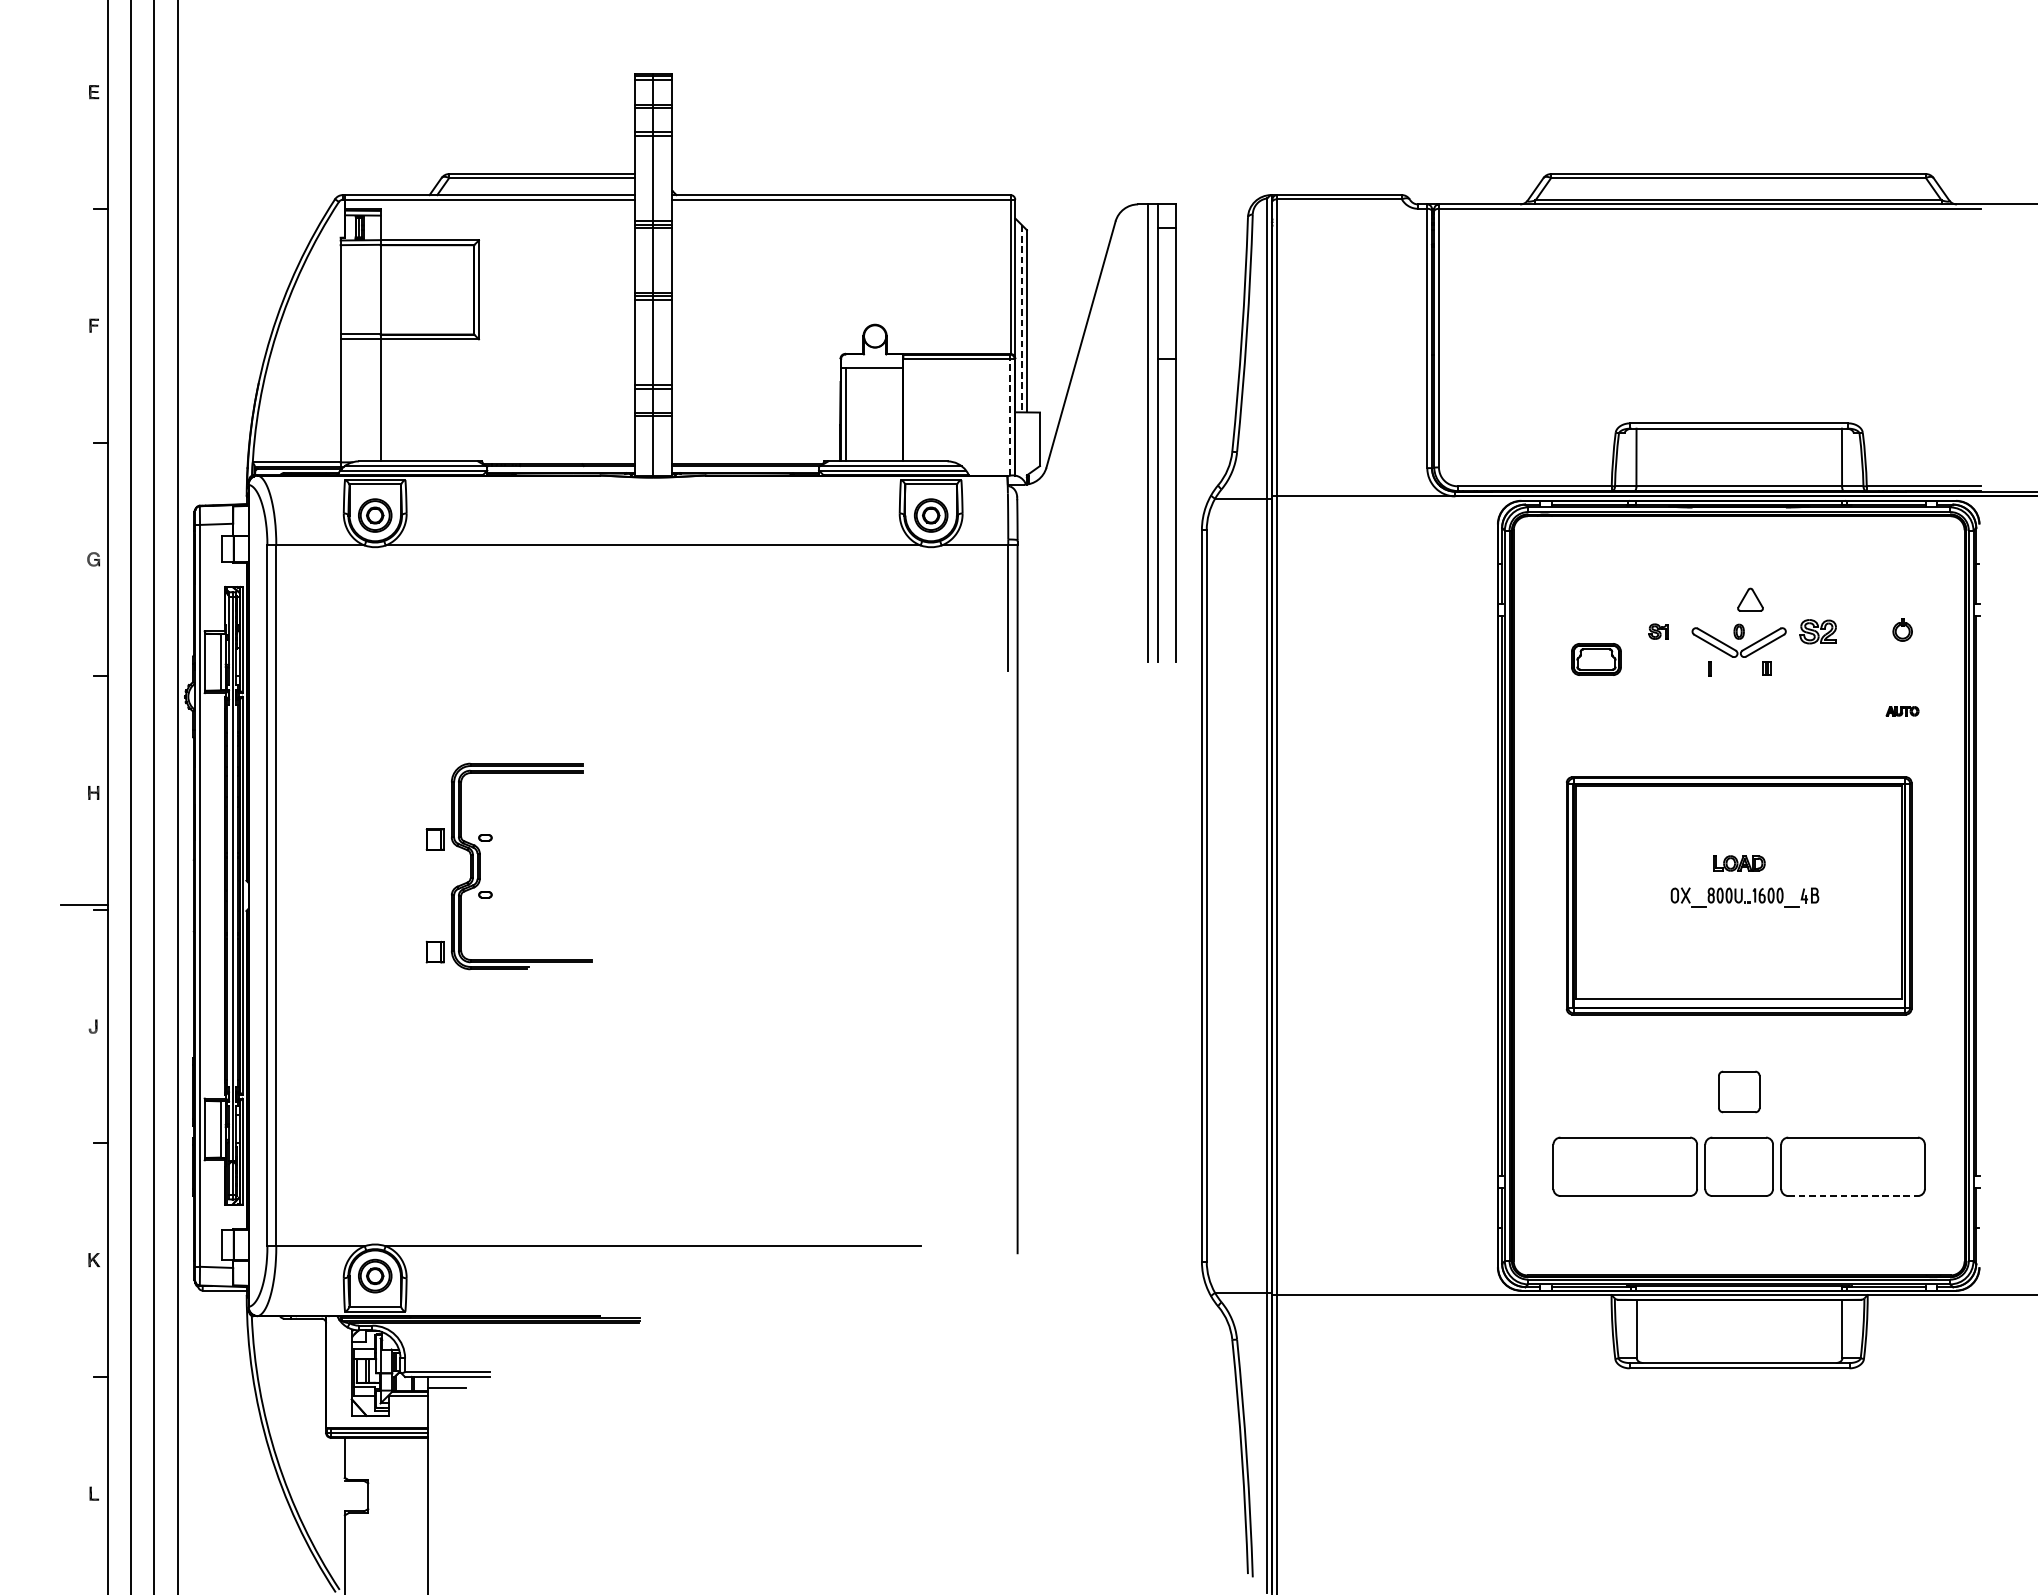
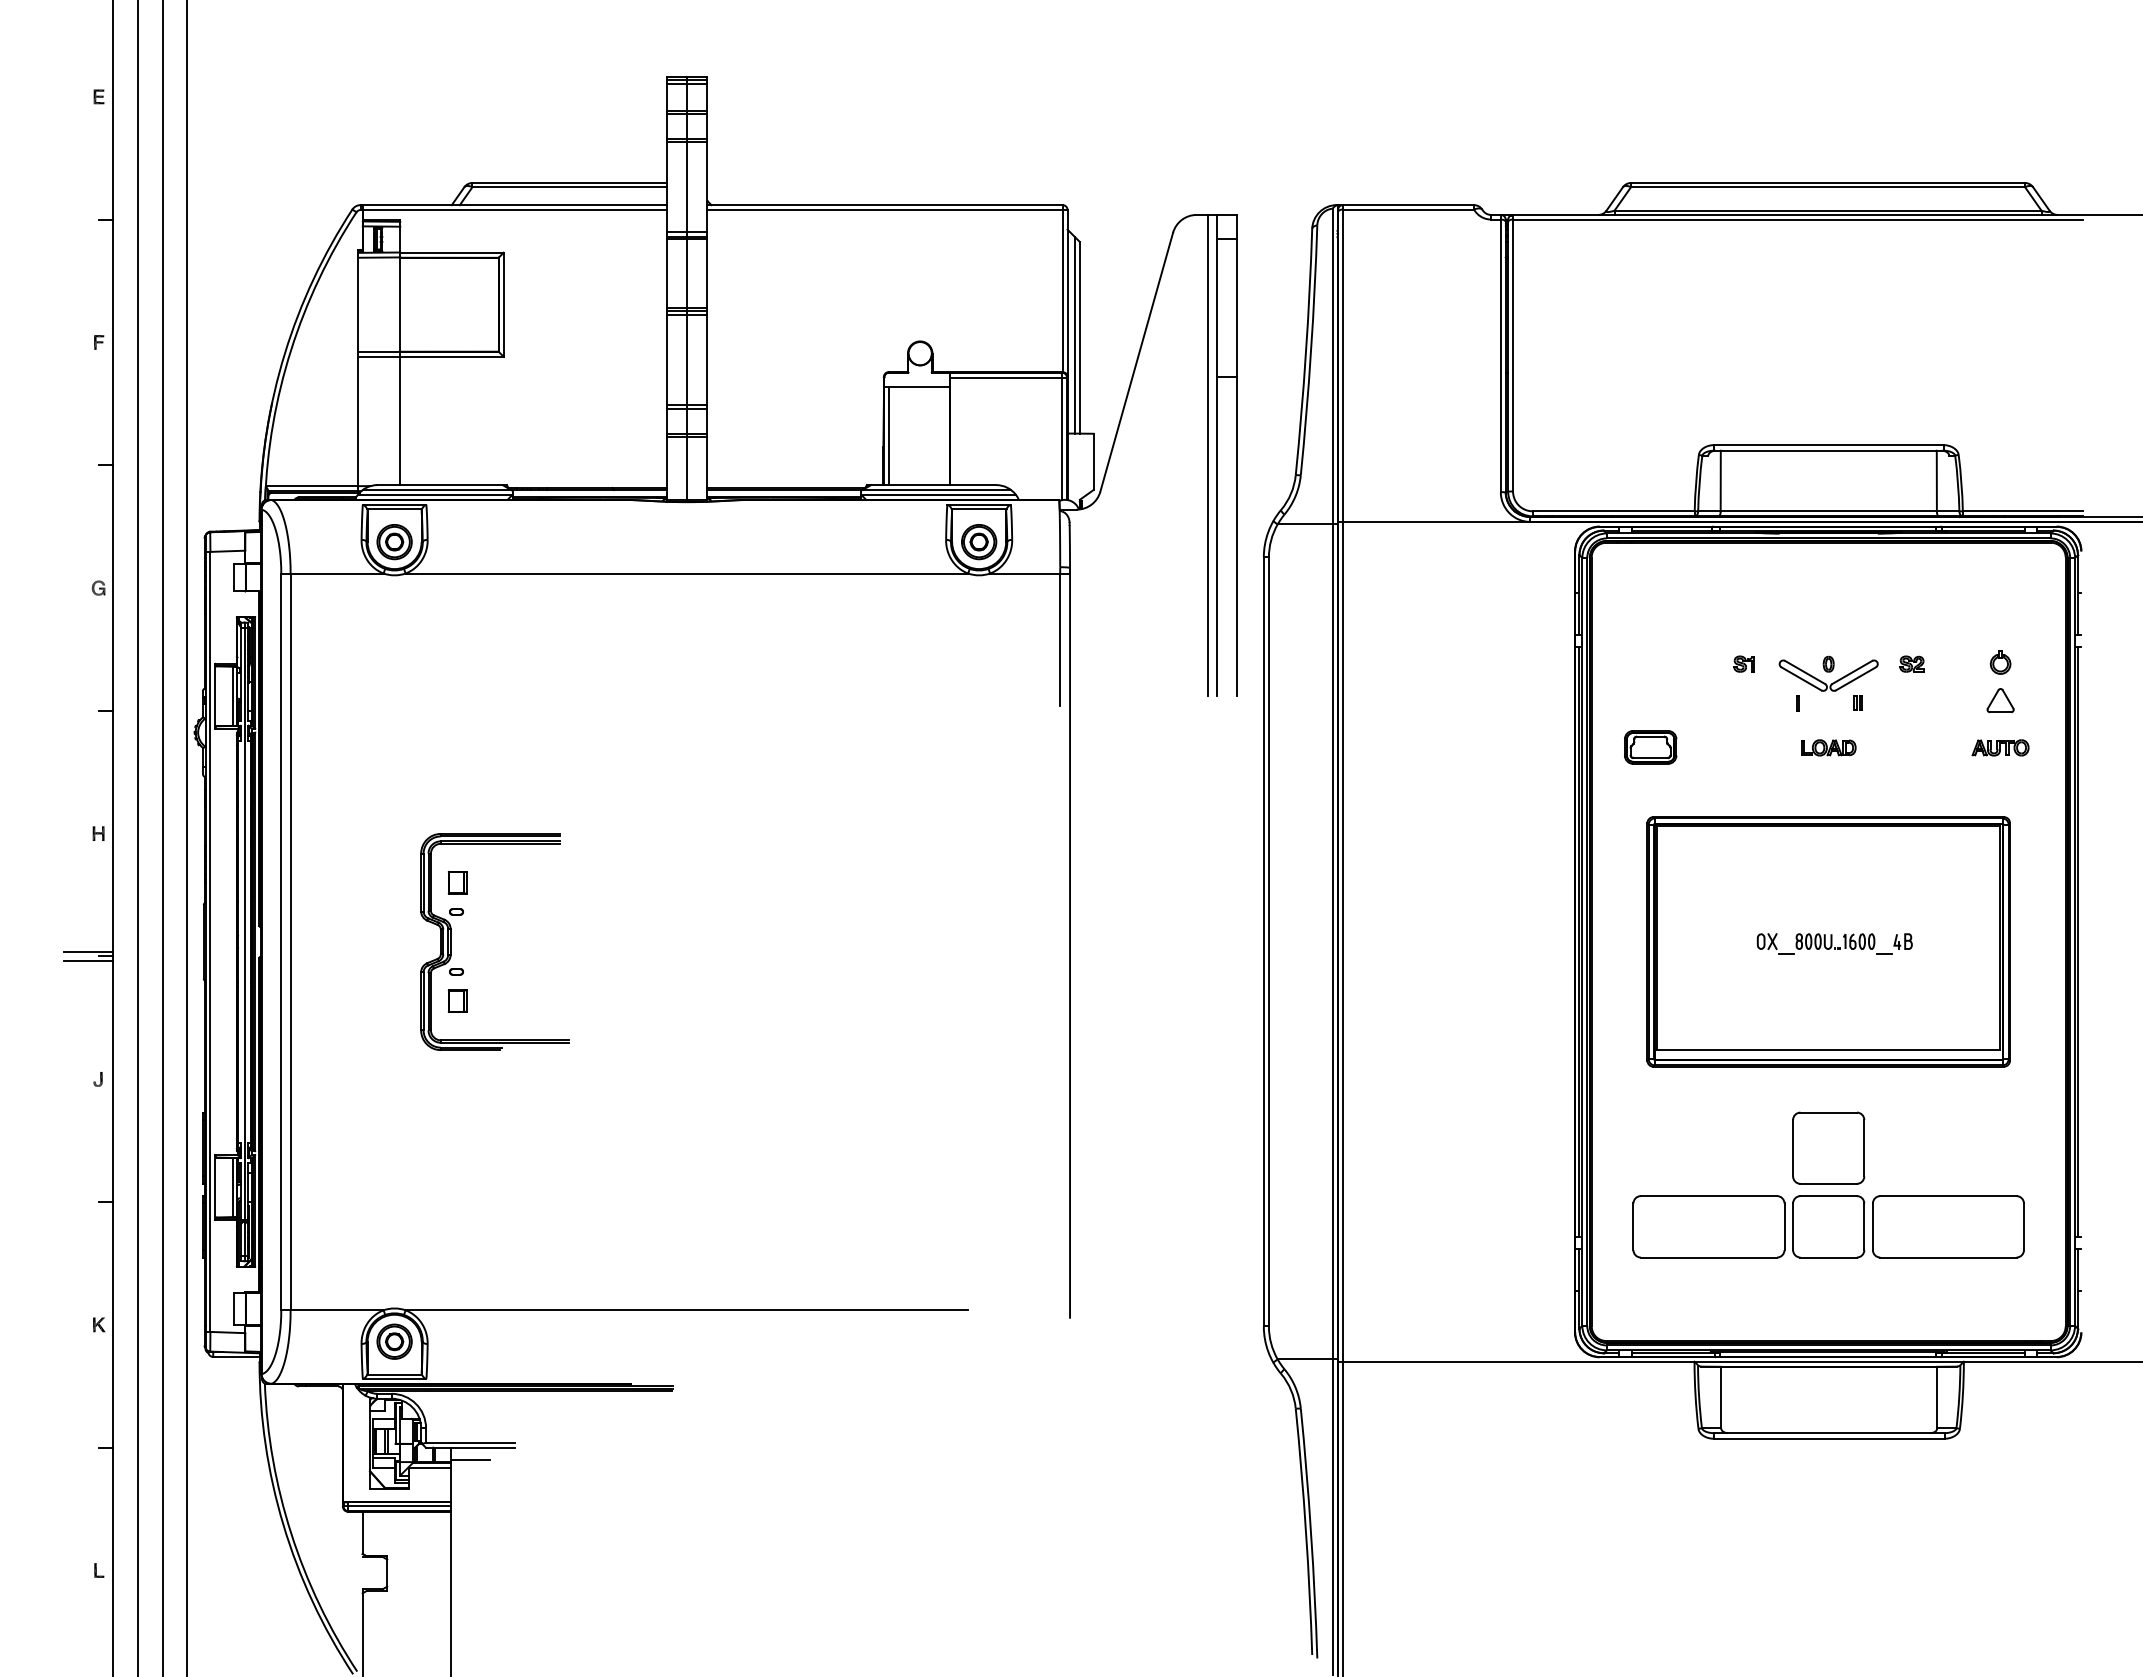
line: (1021, 319) -> (1074, 335), dashed -> solid
line: (1010, 415) -> (1062, 436), dashed -> solid
part: (1750, 599) -> (2000, 700), moved
part: (1817, 631) -> (1911, 663), size x0.62
part: (1596, 659) -> (1650, 747), moved
part: (1902, 710) -> (2000, 747), size x1.67
part: (492, 840) -> (463, 914), moved
part: (1738, 863) -> (1828, 747), moved
line: (84, 914) -> (88, 961), added
part: (1738, 1091) -> (1828, 1147), size x1.67
line: (1853, 1196) -> (1948, 1257), dashed -> solid

